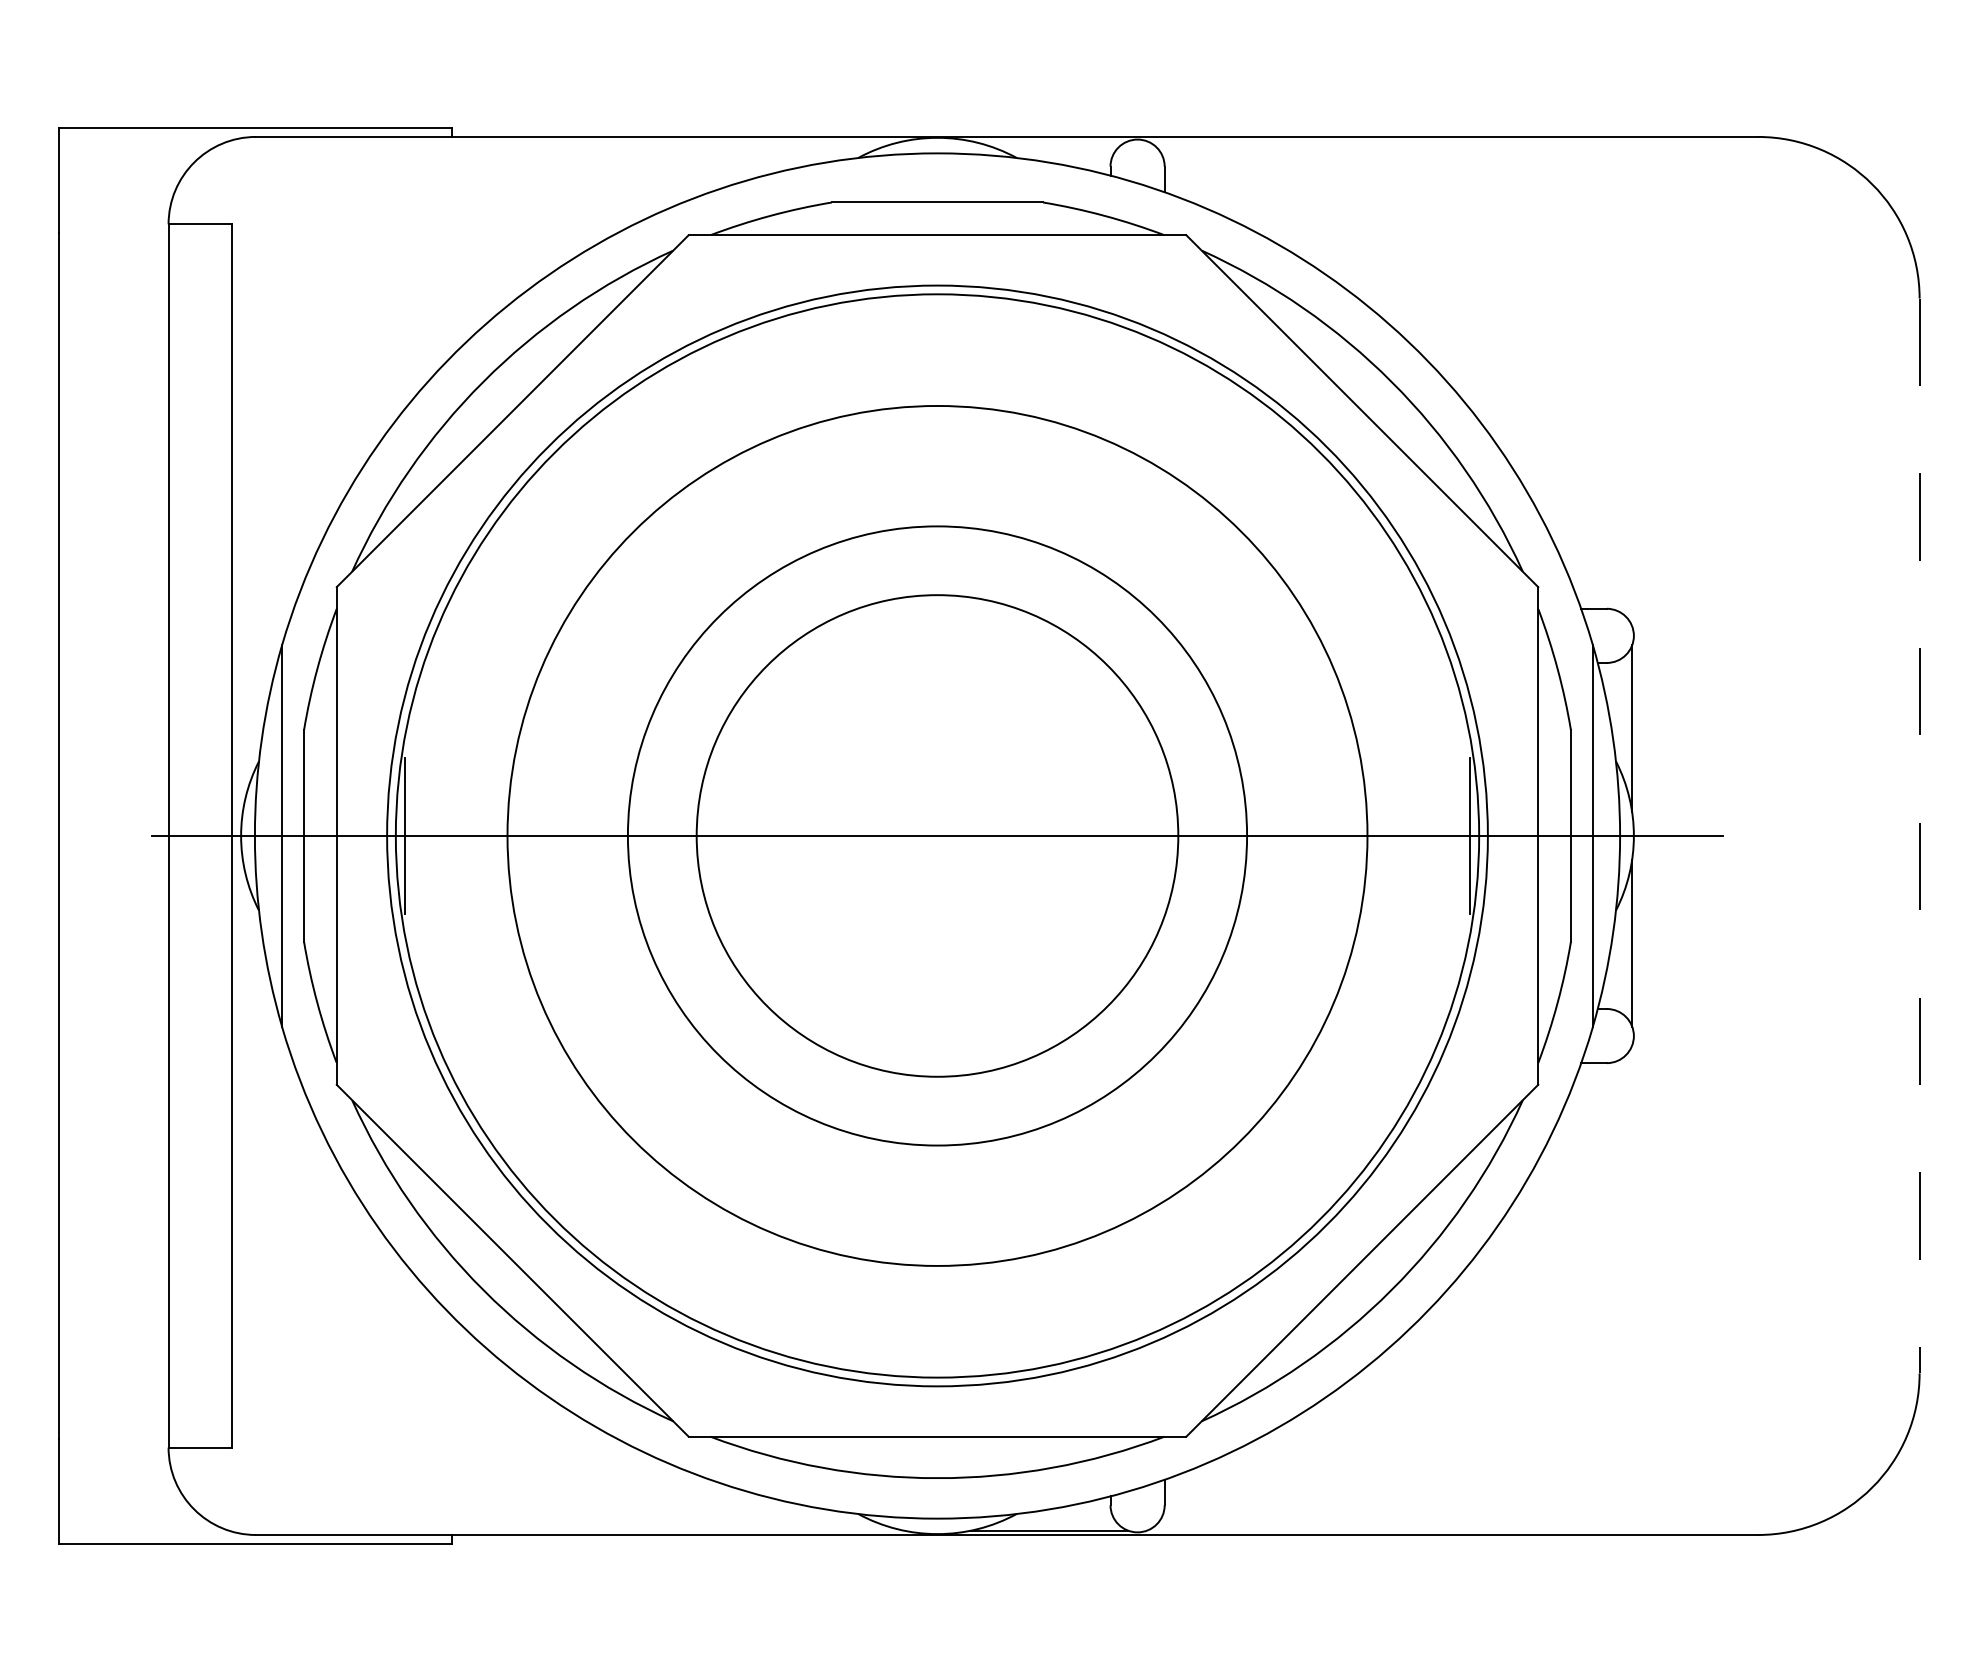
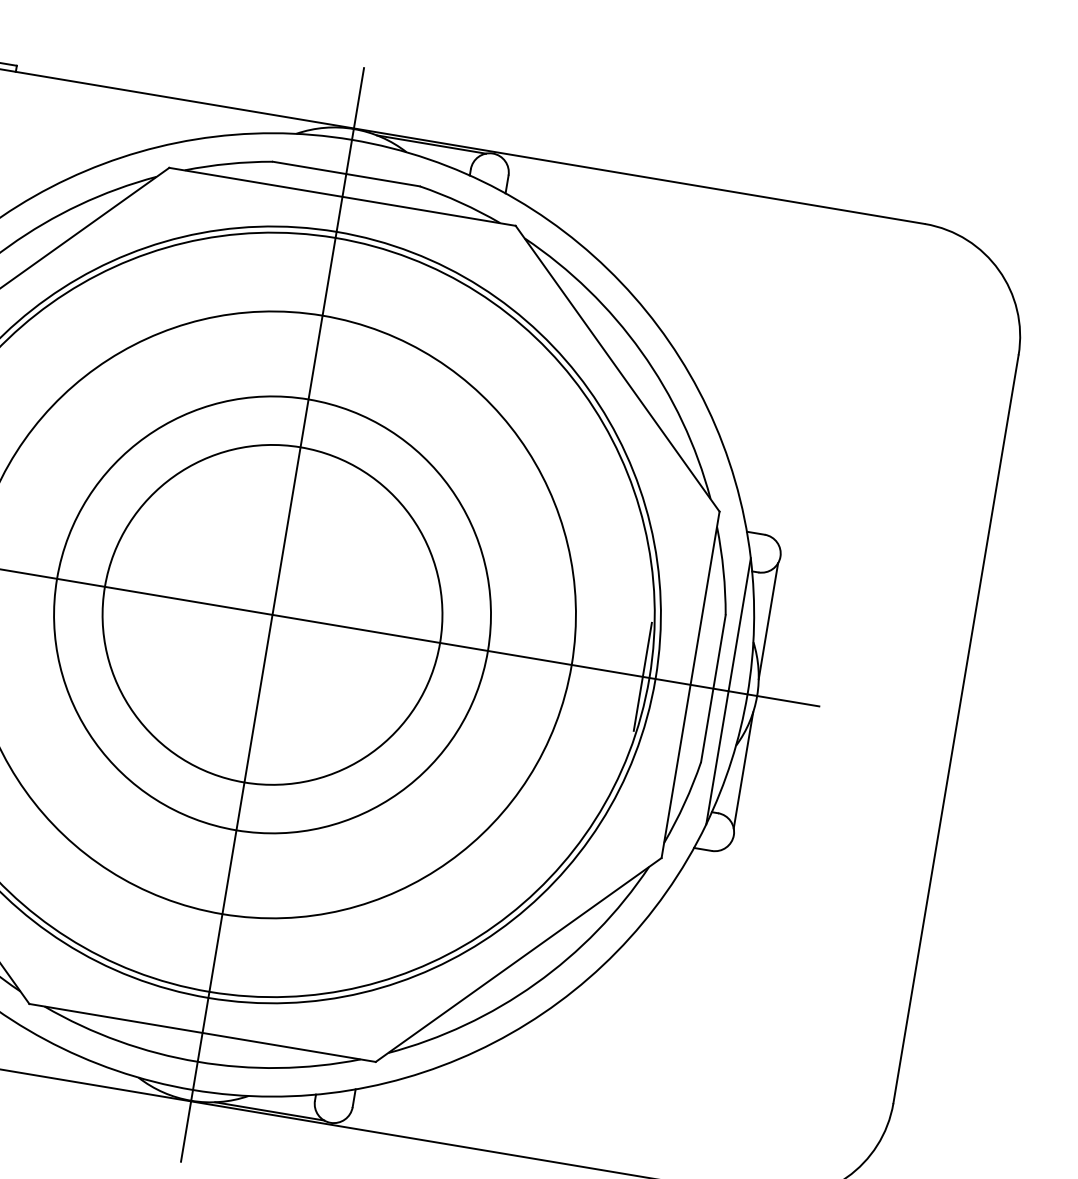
line: (1049, 141) -> (431, 144), added
line: (937, 835) -> (272, 614), added
line: (1919, 836) -> (955, 729), dashed -> solid

